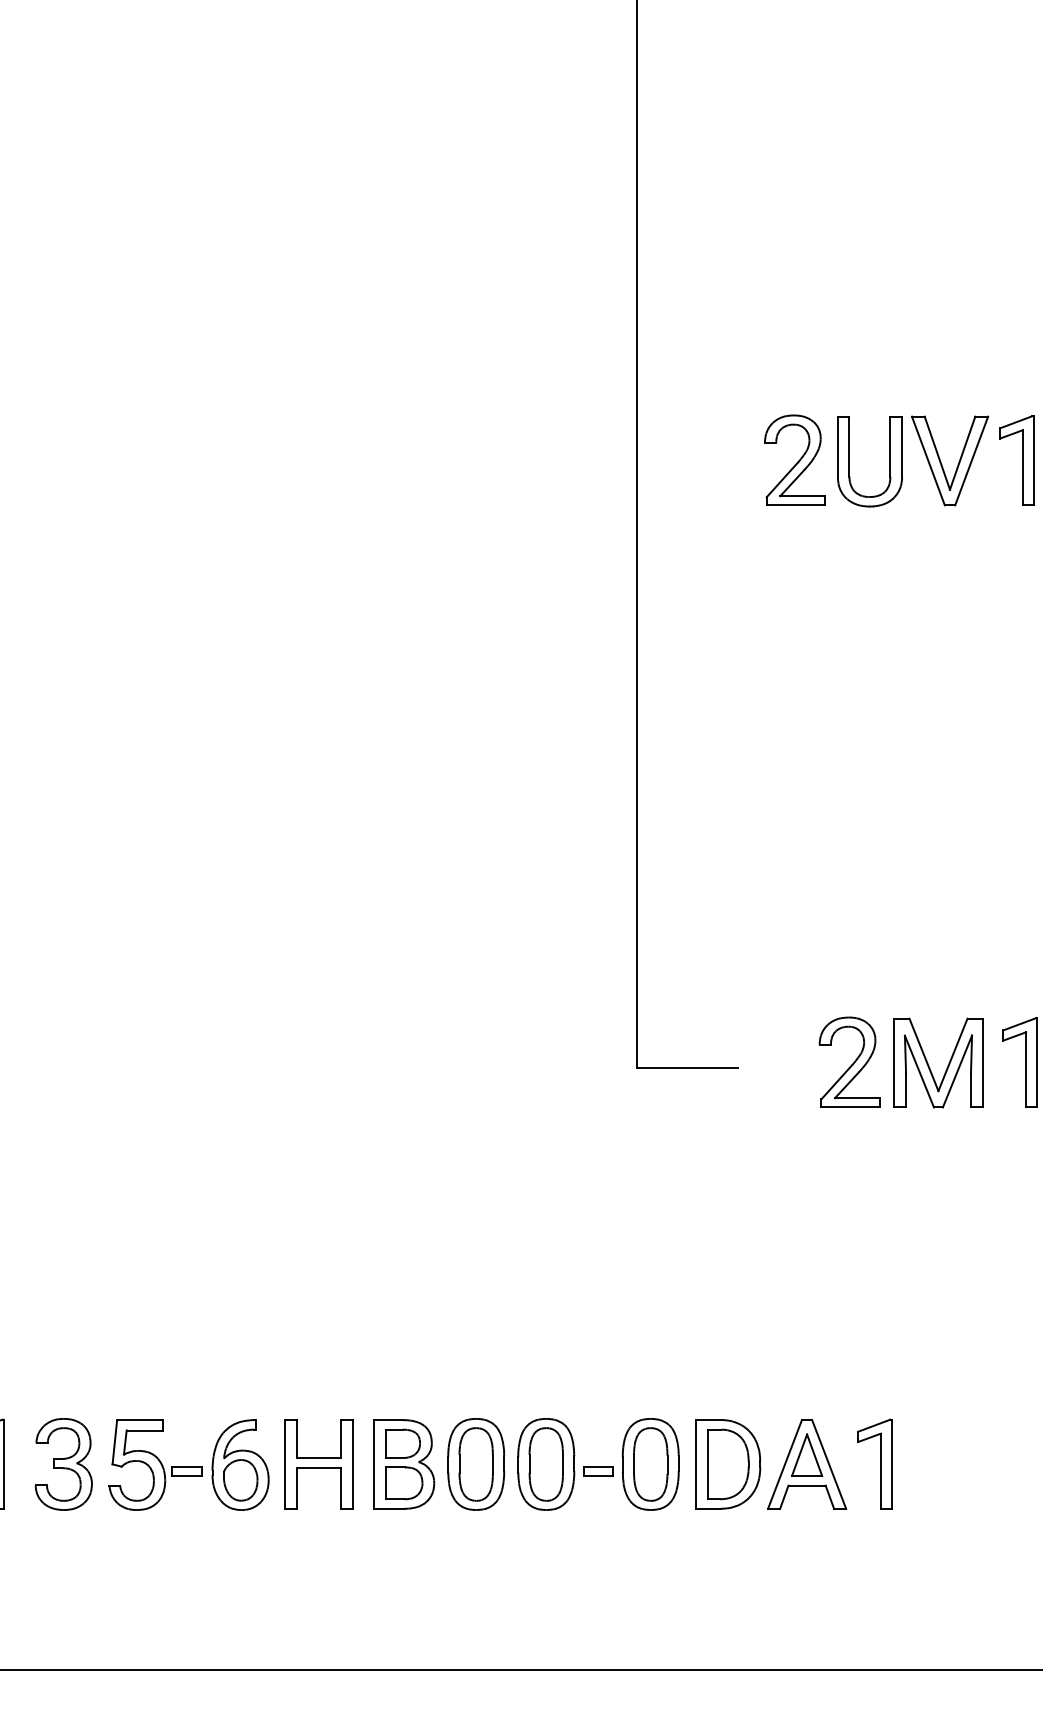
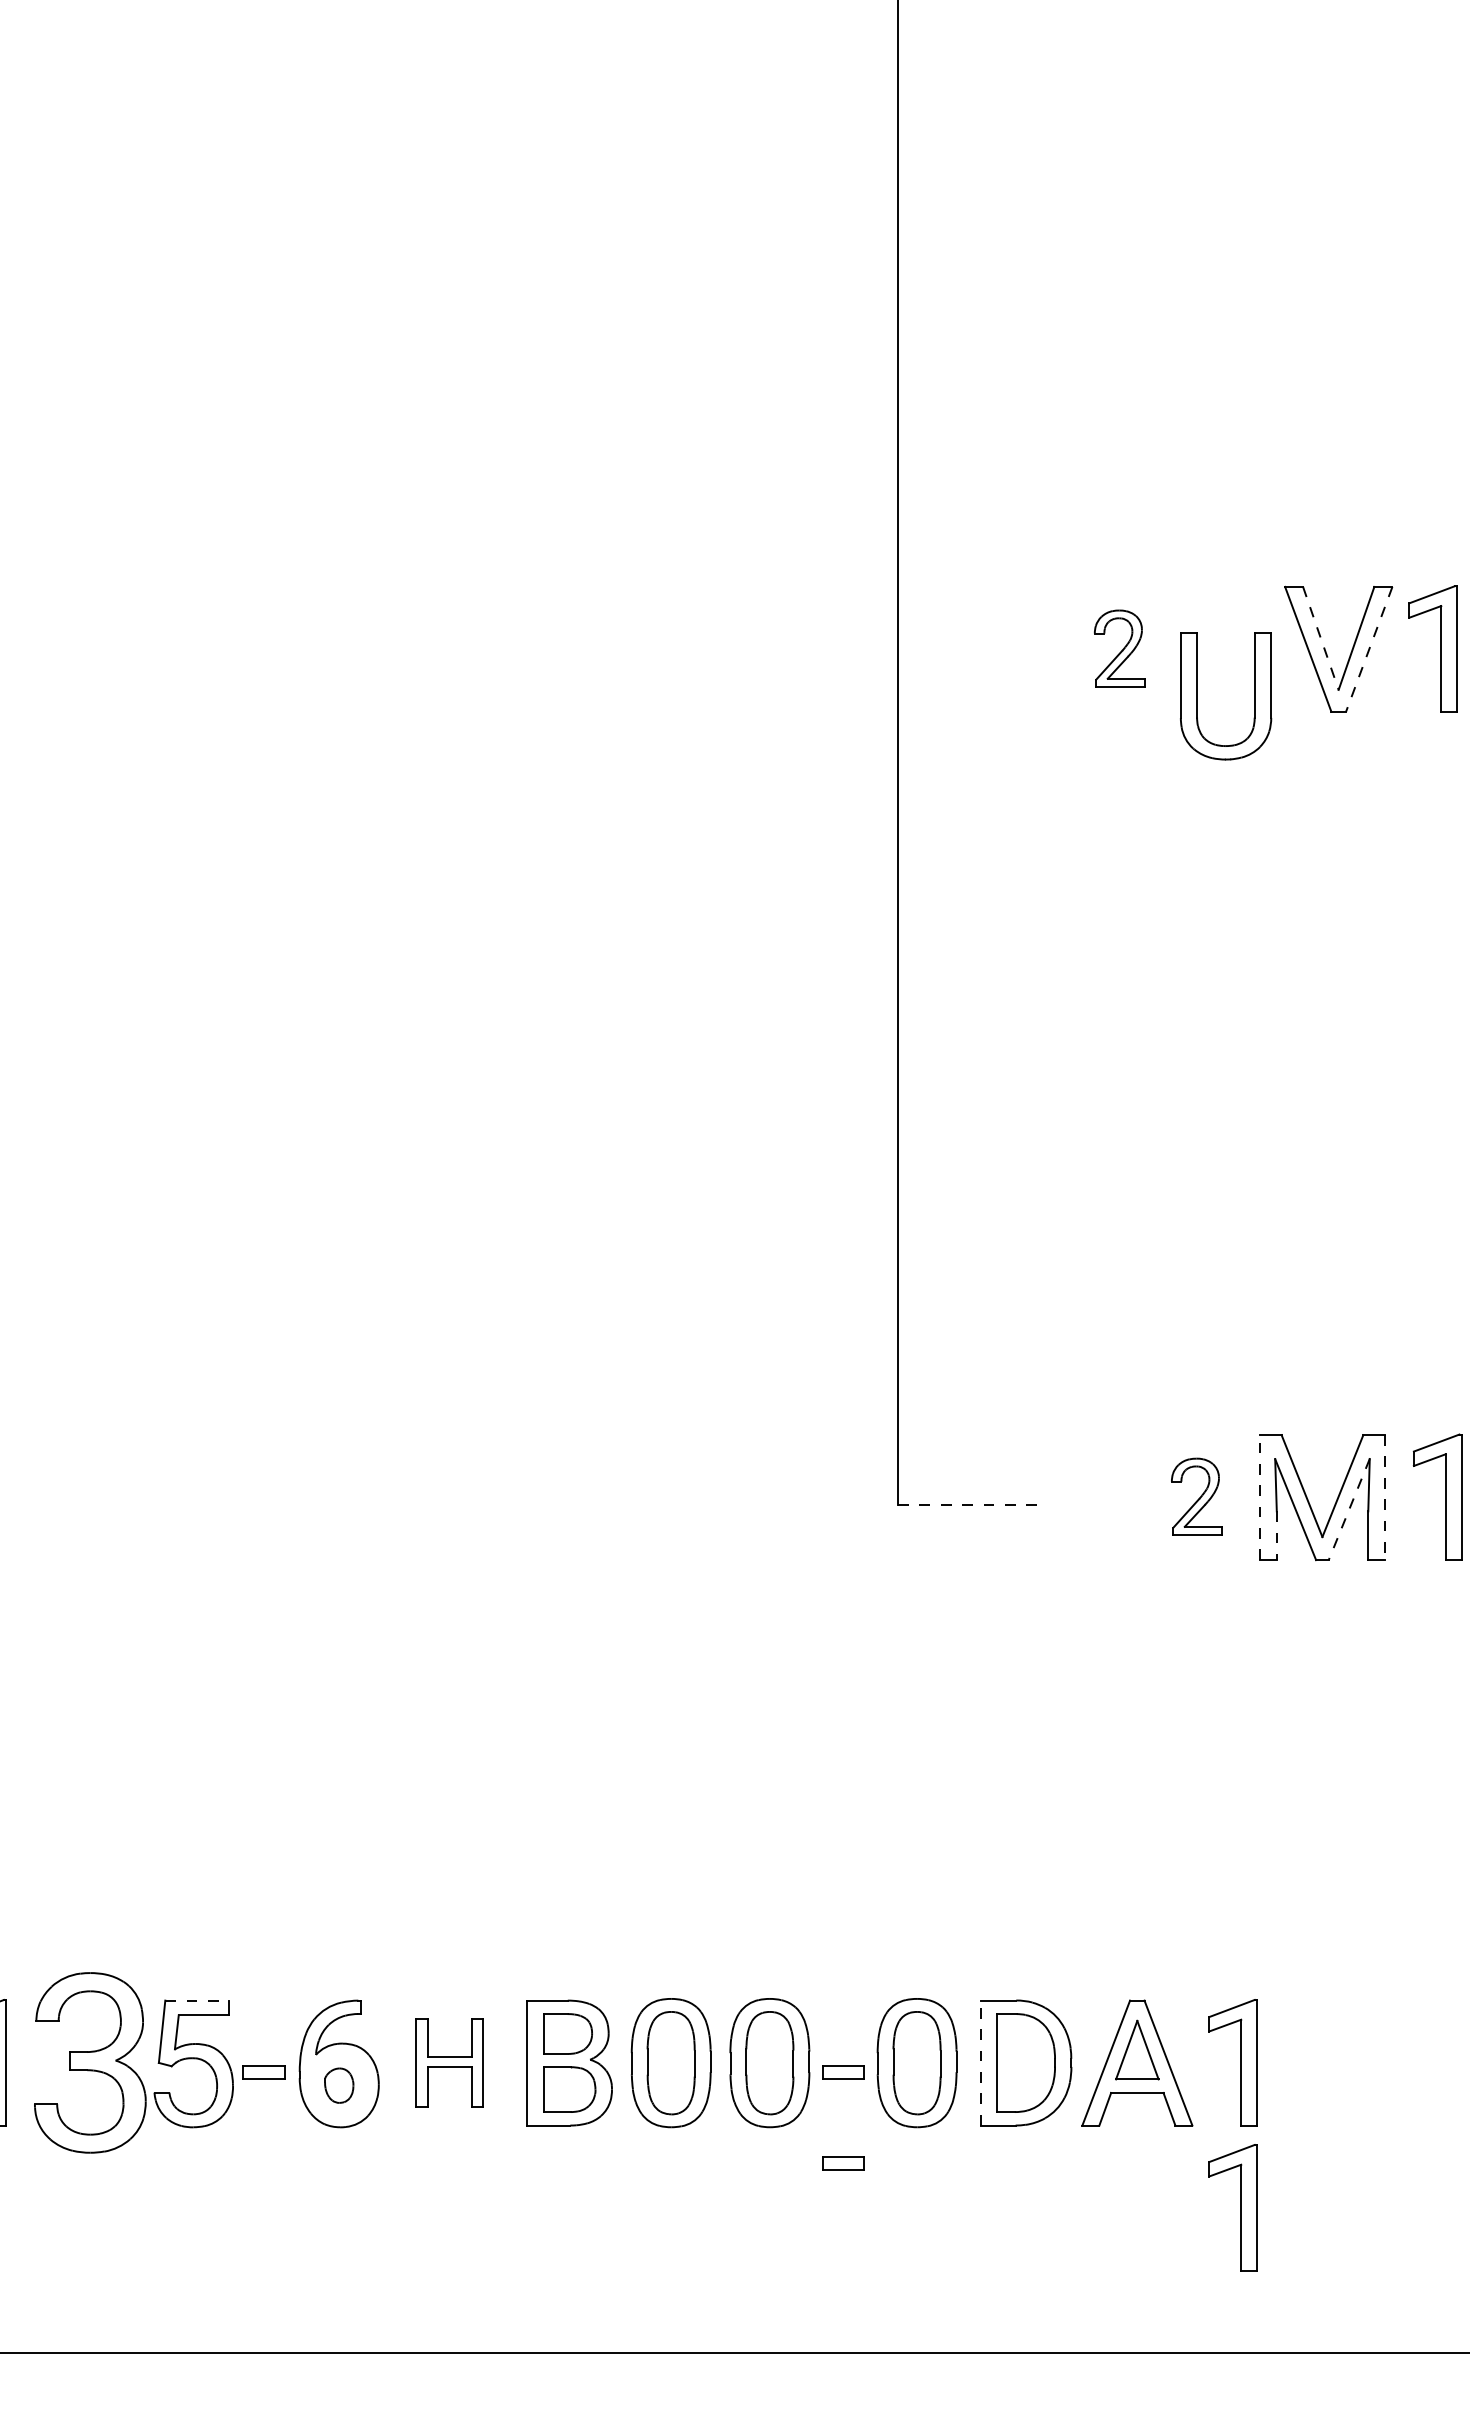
line: (937, 453) -> (1321, 638), solid -> dashed
part: (794, 460) -> (1119, 648), size x0.6
part: (890, 461) -> (1254, 696), moved
line: (971, 461) -> (1369, 649), solid -> dashed
part: (849, 1062) -> (1196, 1496), size x0.6
line: (894, 1063) -> (1260, 1497), solid -> dashed
line: (982, 1063) -> (1384, 1497), solid -> dashed
line: (687, 1067) -> (968, 1504), solid -> dashed
line: (957, 1071) -> (1349, 1509), solid -> dashed
line: (905, 1090) -> (1276, 1536), solid -> dashed
line: (139, 1420) -> (197, 2000), solid -> dashed
part: (63, 1464) -> (89, 2063), size x1.4
part: (318, 1464) -> (449, 2063), size x0.7
line: (696, 1464) -> (981, 2062), solid -> dashed
part: (240, 1480) -> (338, 2085), size x0.6
part: (598, 1535) -> (843, 2163), added
part: (880, 1566) -> (1240, 2207), added

